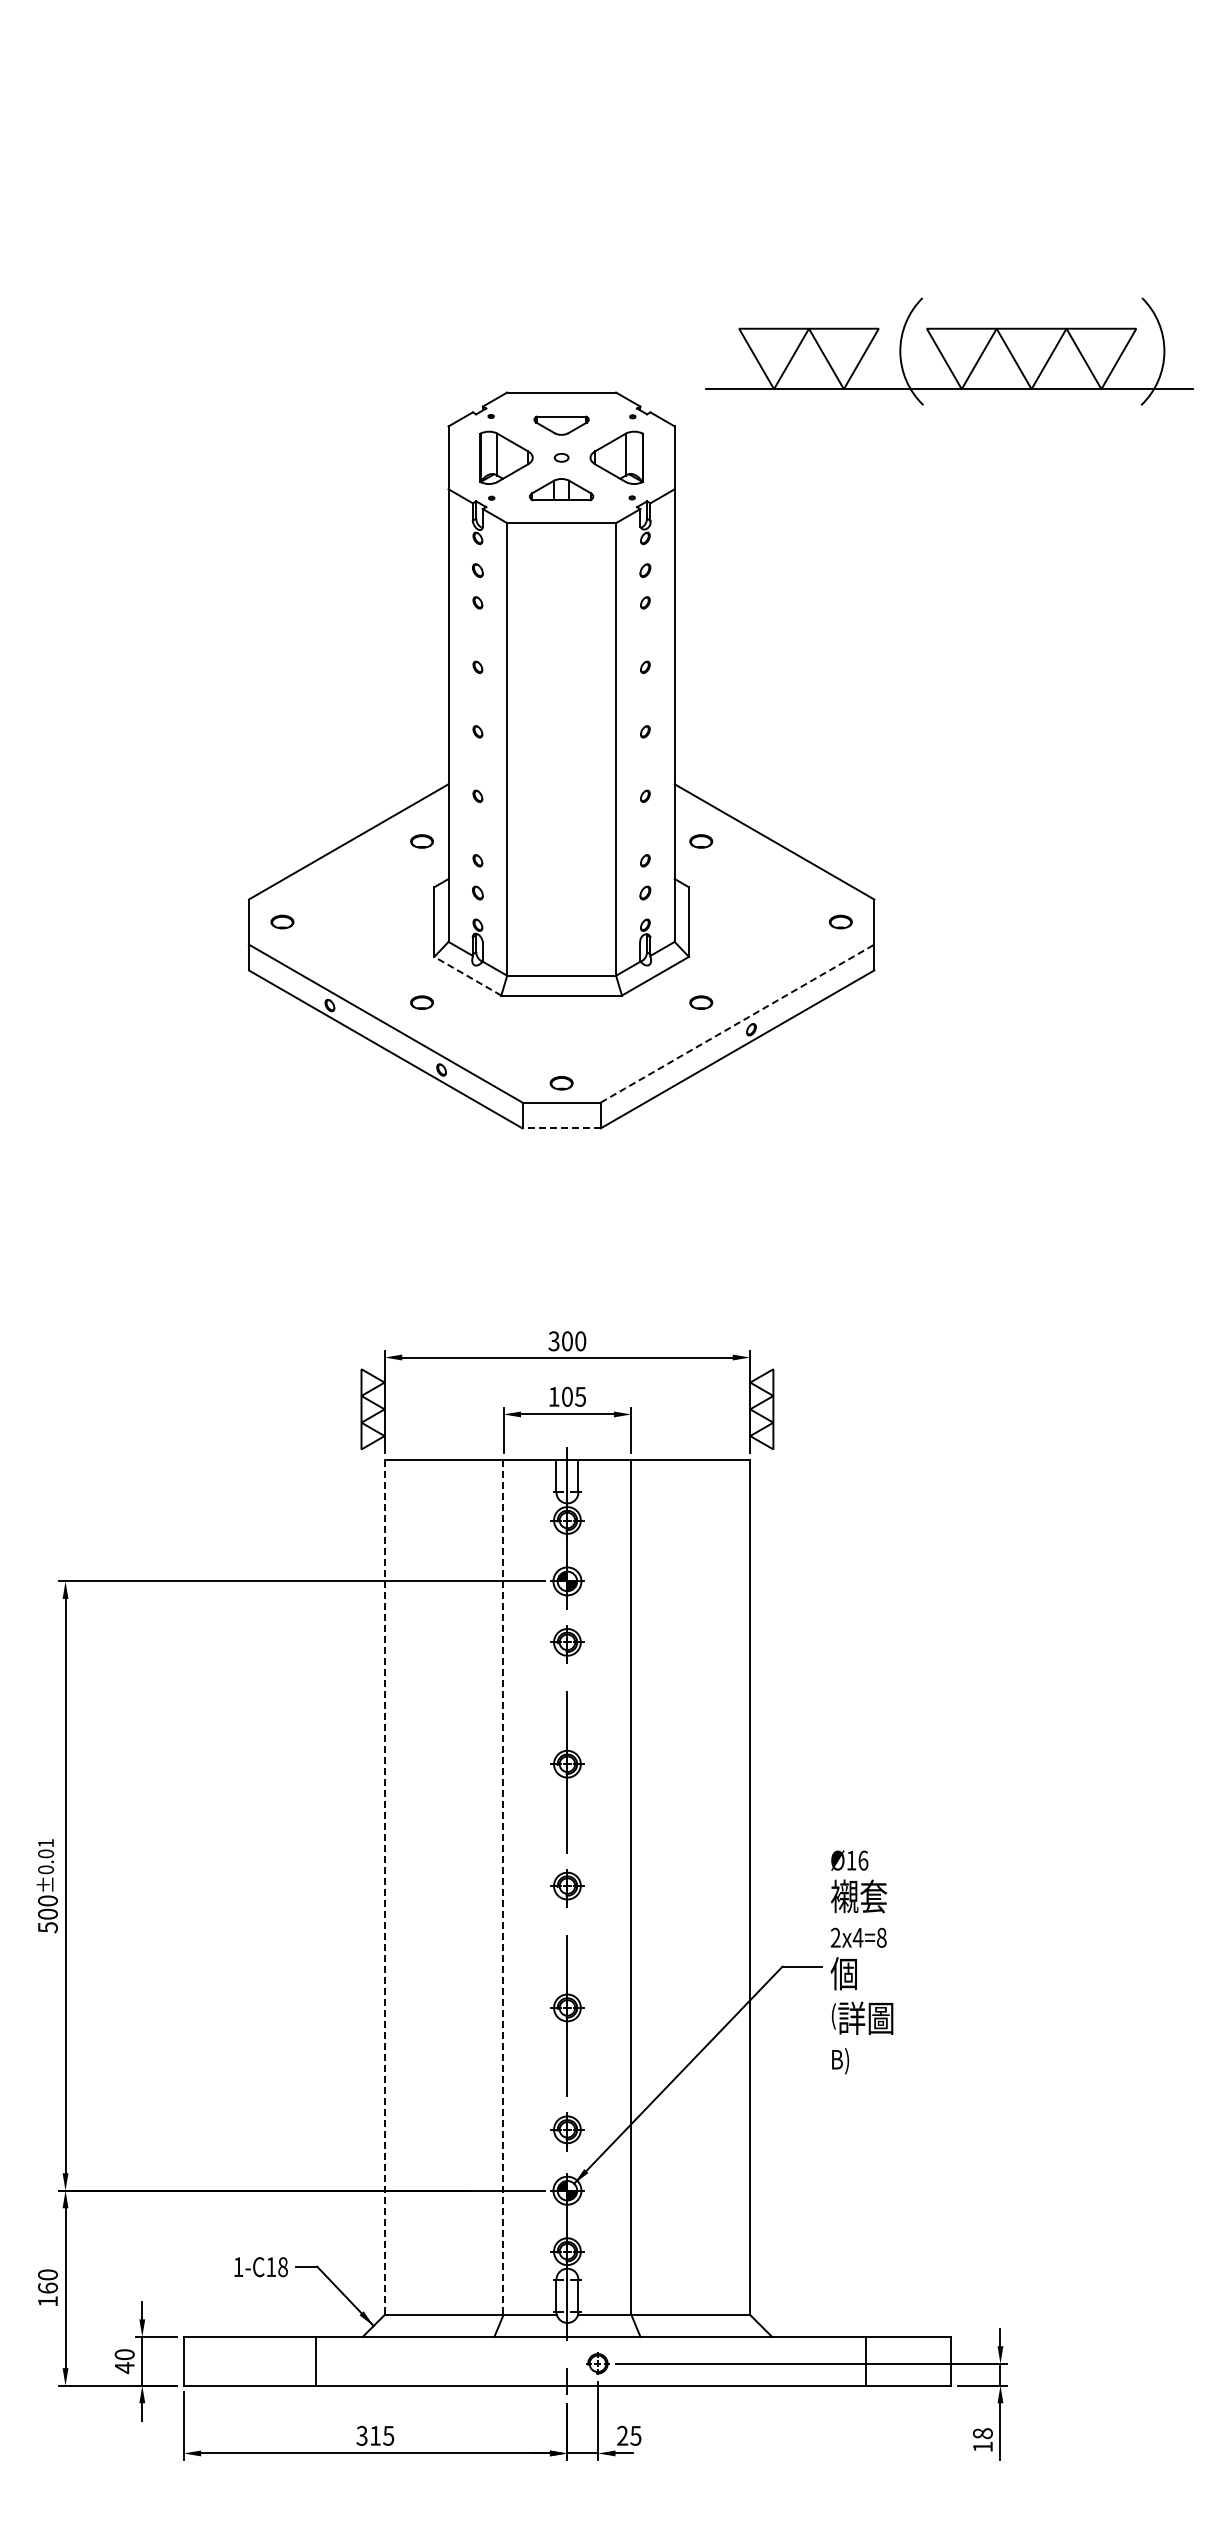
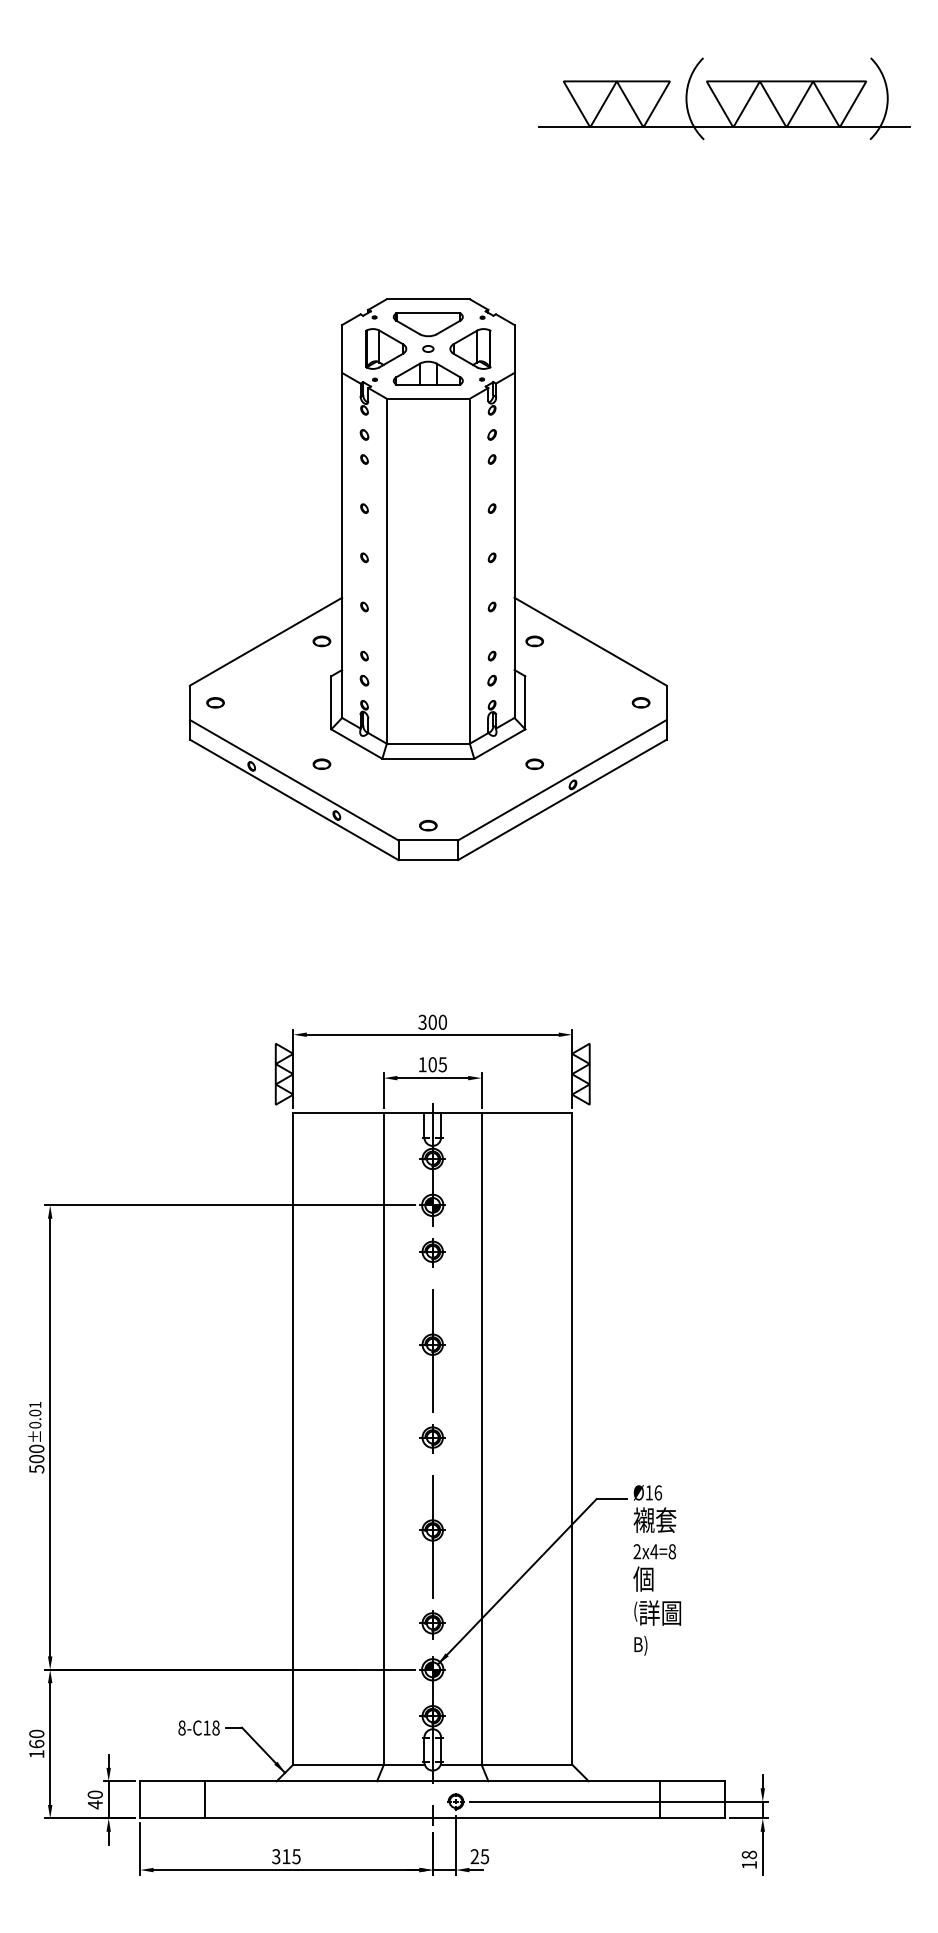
part: (949, 351) -> (723, 98), moved
part: (561, 425) -> (428, 324), size x1.67
part: (561, 489) -> (428, 373), size x1.43
line: (467, 976) -> (356, 744), dashed -> solid
line: (737, 1023) -> (562, 780), dashed -> solid
line: (561, 1128) -> (428, 860), dashed -> solid
line: (384, 1887) -> (293, 1438), dashed -> solid
line: (503, 1887) -> (384, 1438), dashed -> solid
text: (861, 1962) -> (656, 1570), moved
text: (238, 2267) -> (182, 1728), 1-C18 -> 8-C18
line: (315, 2360) -> (204, 1799), moved

